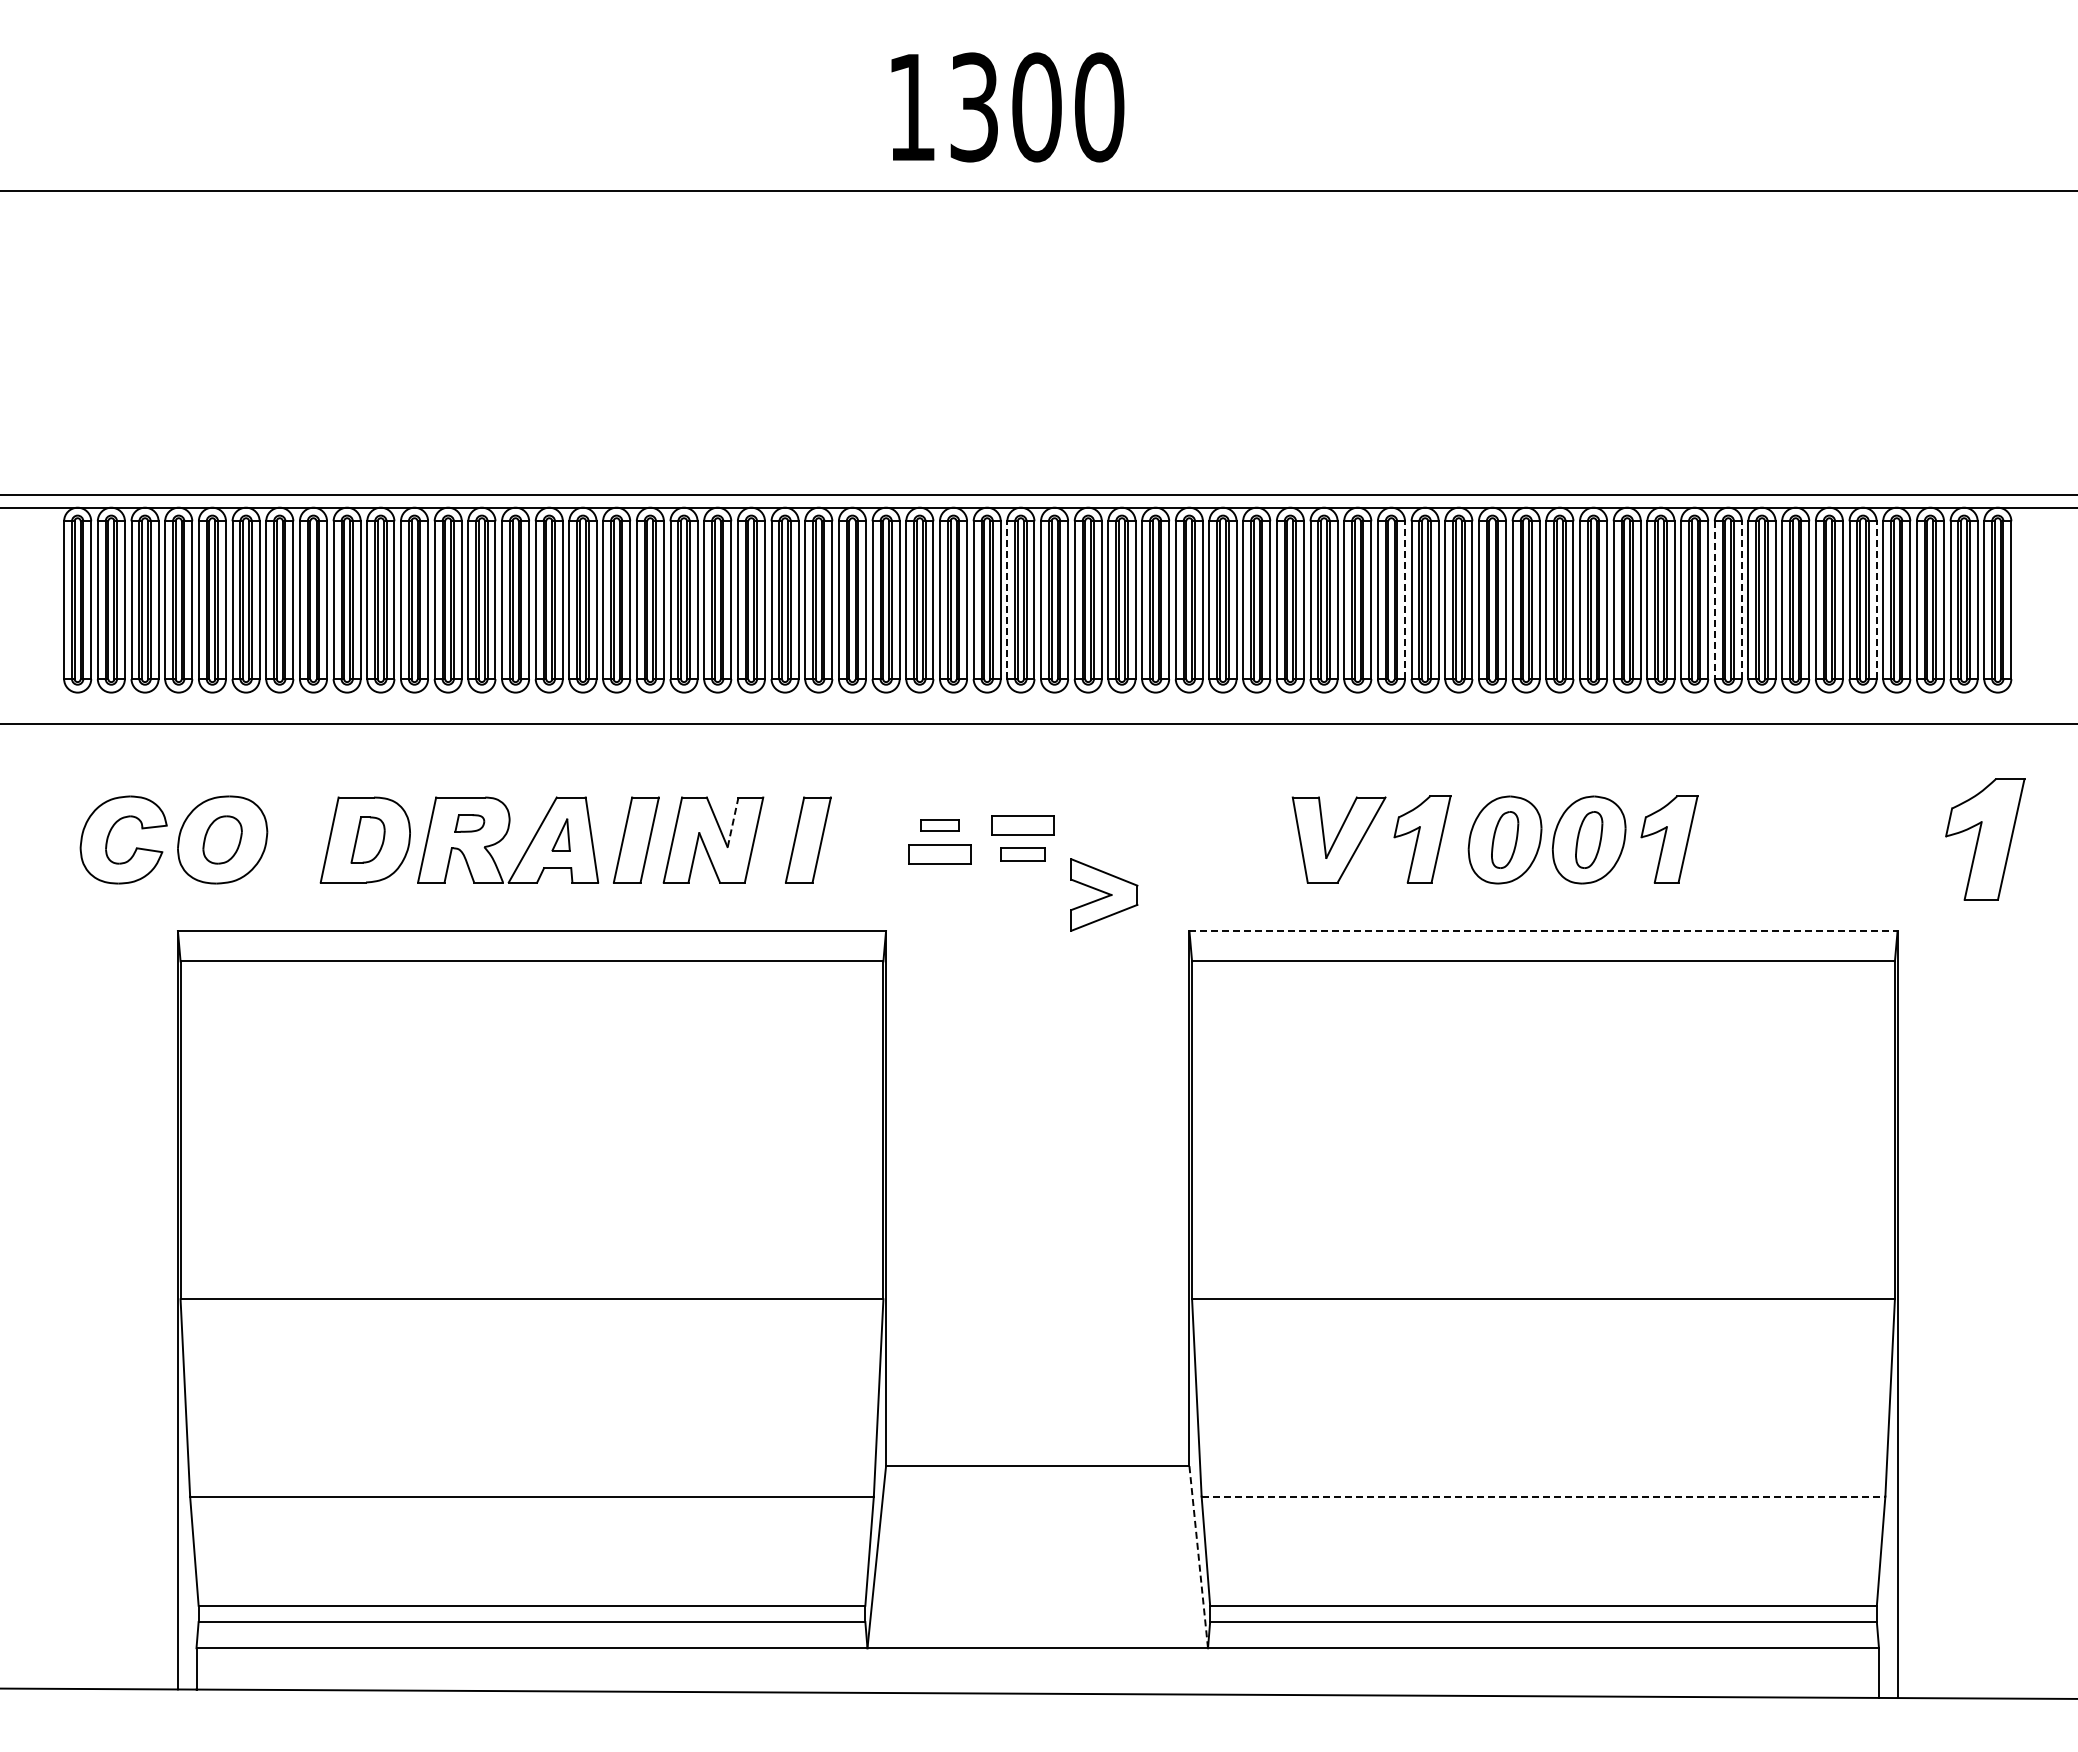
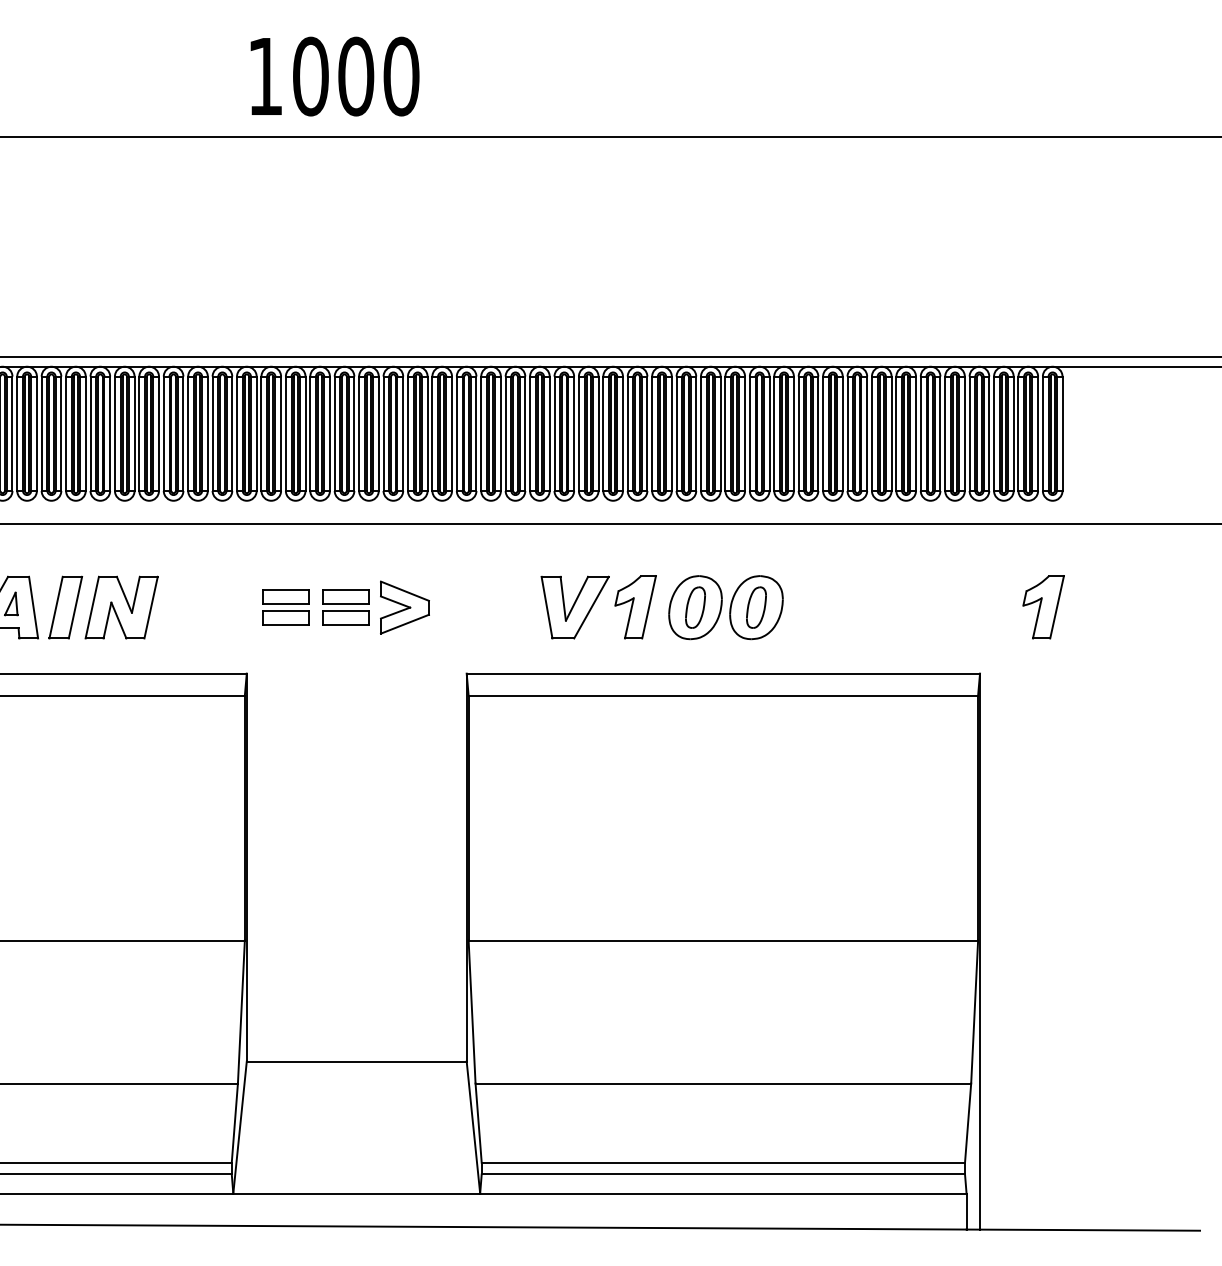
text: (974, 107) -> (310, 76), 1300 -> 1000
line: (1007, 600) -> (334, 434), dashed -> solid
line: (1405, 600) -> (623, 434), dashed -> solid
line: (1714, 600) -> (847, 434), dashed -> solid
line: (1741, 600) -> (866, 434), dashed -> solid
line: (1876, 600) -> (964, 434), dashed -> solid
line: (733, 821) -> (136, 594), dashed -> solid
part: (939, 825) -> (285, 597), size x1.67
part: (808, 839) -> (190, 607), removed
part: (1669, 839) -> (814, 607), removed
part: (1985, 839) -> (1043, 607), size x0.71
part: (1022, 854) -> (345, 618), size x1.43
part: (1104, 894) -> (405, 607), moved
line: (1544, 931) -> (724, 673), dashed -> solid
line: (1543, 1496) -> (723, 1083), dashed -> solid
line: (1198, 1557) -> (473, 1127), dashed -> solid

